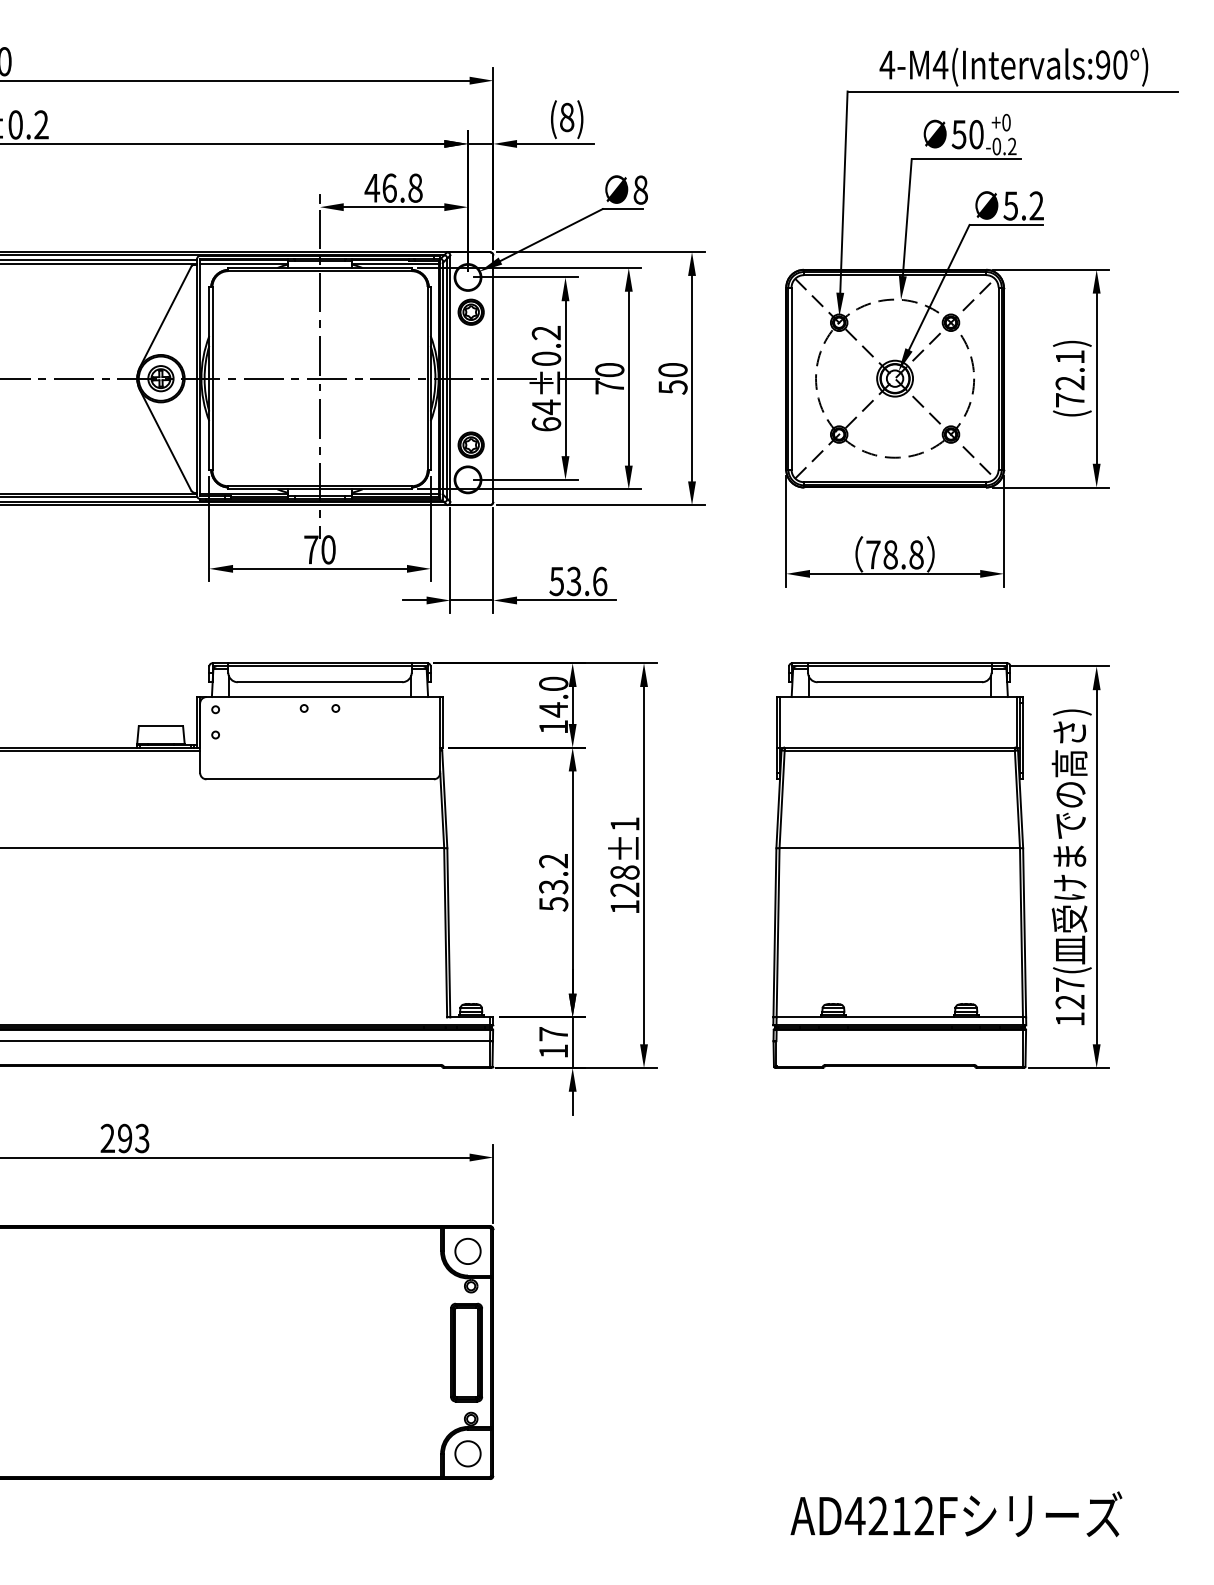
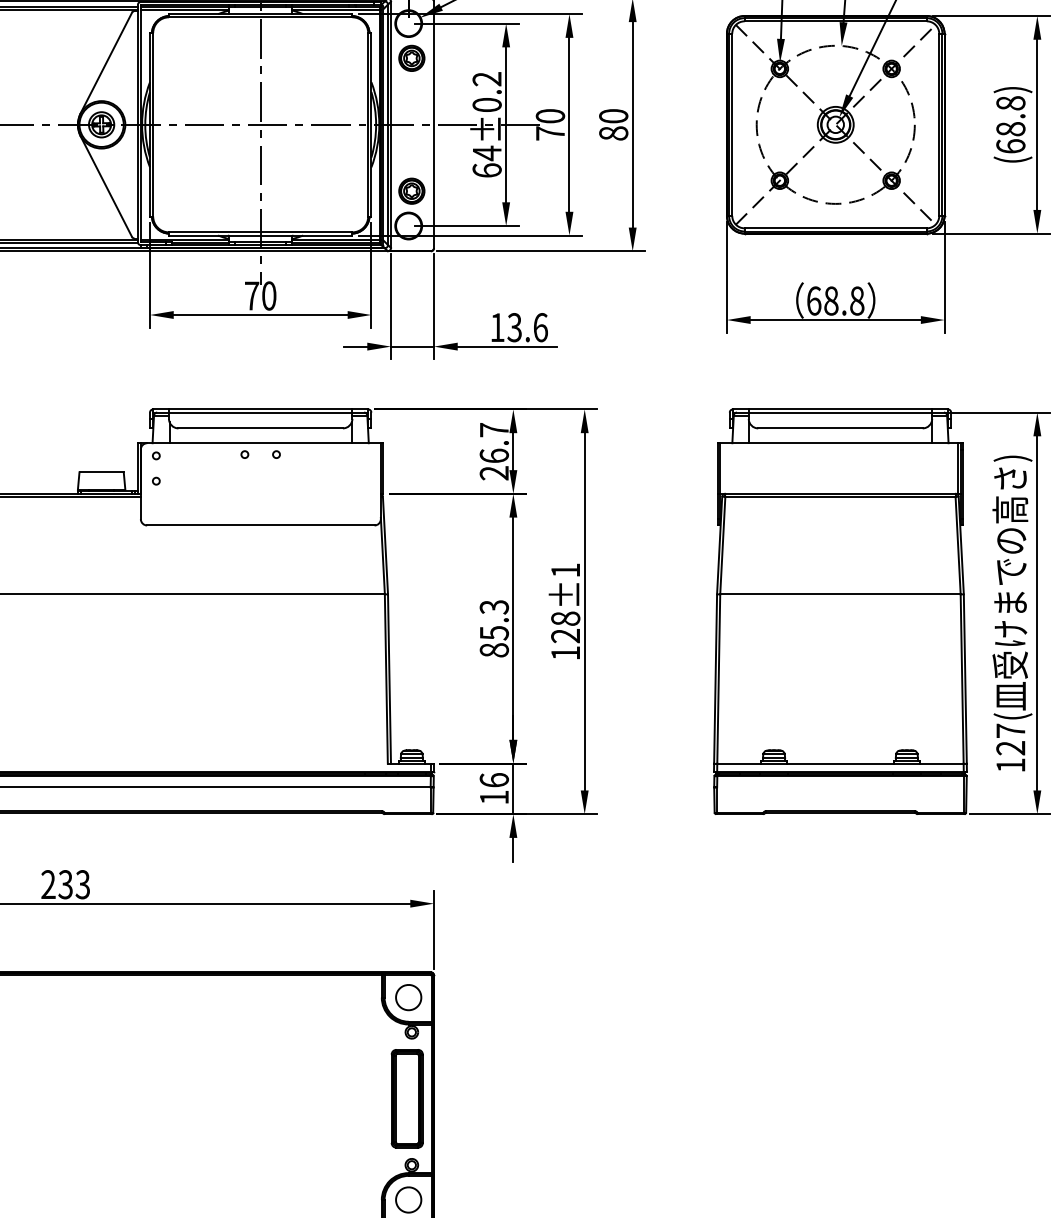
text: (1069, 378) -> (1010, 124), (72.1) -> (68.8)
text: (672, 387) -> (613, 133), 50 -> 80
text: (873, 554) -> (814, 300), 78.8 -> 68.8
text: (556, 581) -> (497, 327), 53.6 -> 13.6
text: (553, 705) -> (494, 451), 14.0 -> 26.7
text: (553, 882) -> (494, 628), 53.2 -> 85.3
text: (553, 1033) -> (494, 779), 17 -> 16
text: (124, 1138) -> (65, 884), 293 -> 233

